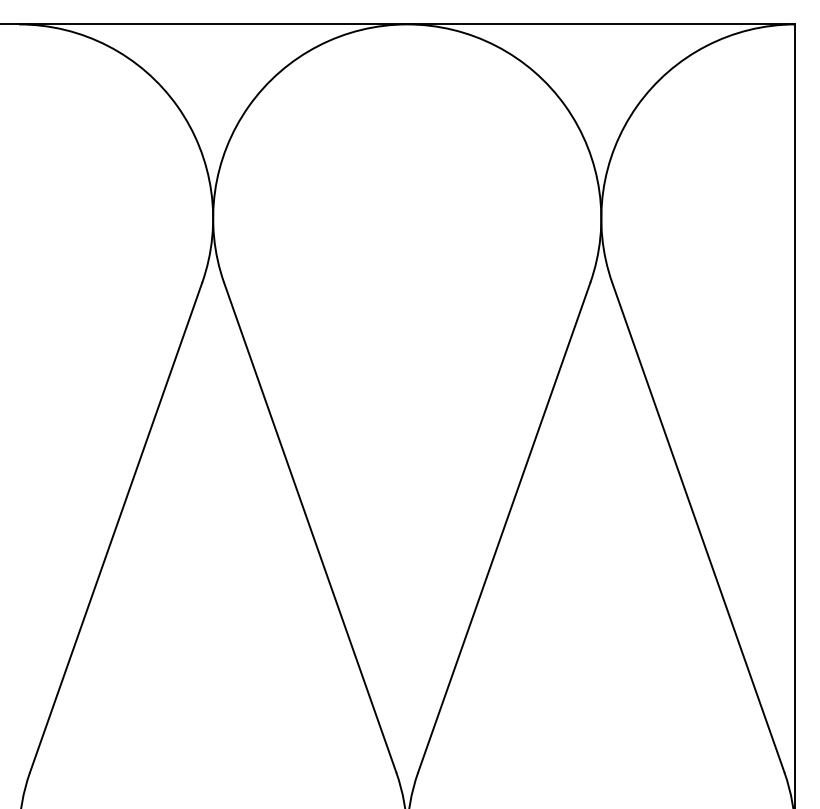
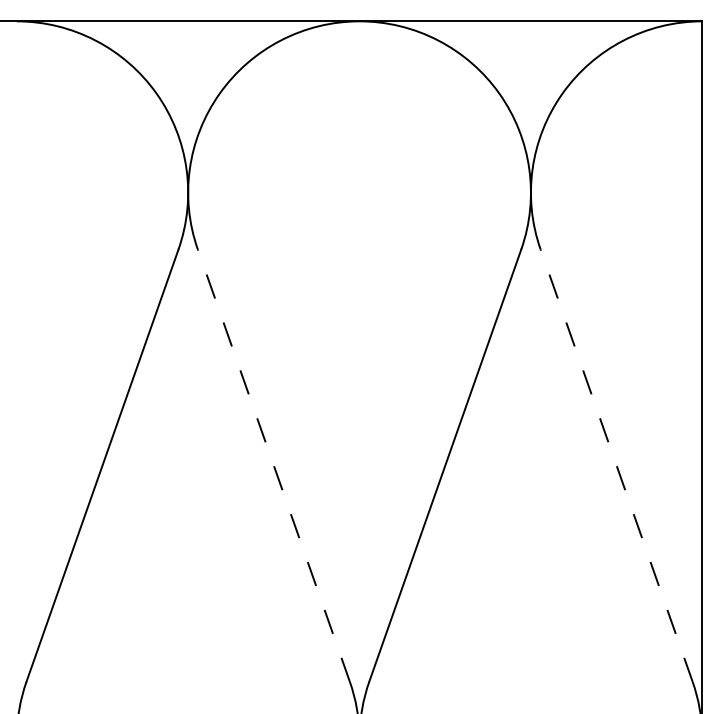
line: (310, 527) -> (274, 465), solid -> dashed
line: (698, 527) -> (616, 465), solid -> dashed

